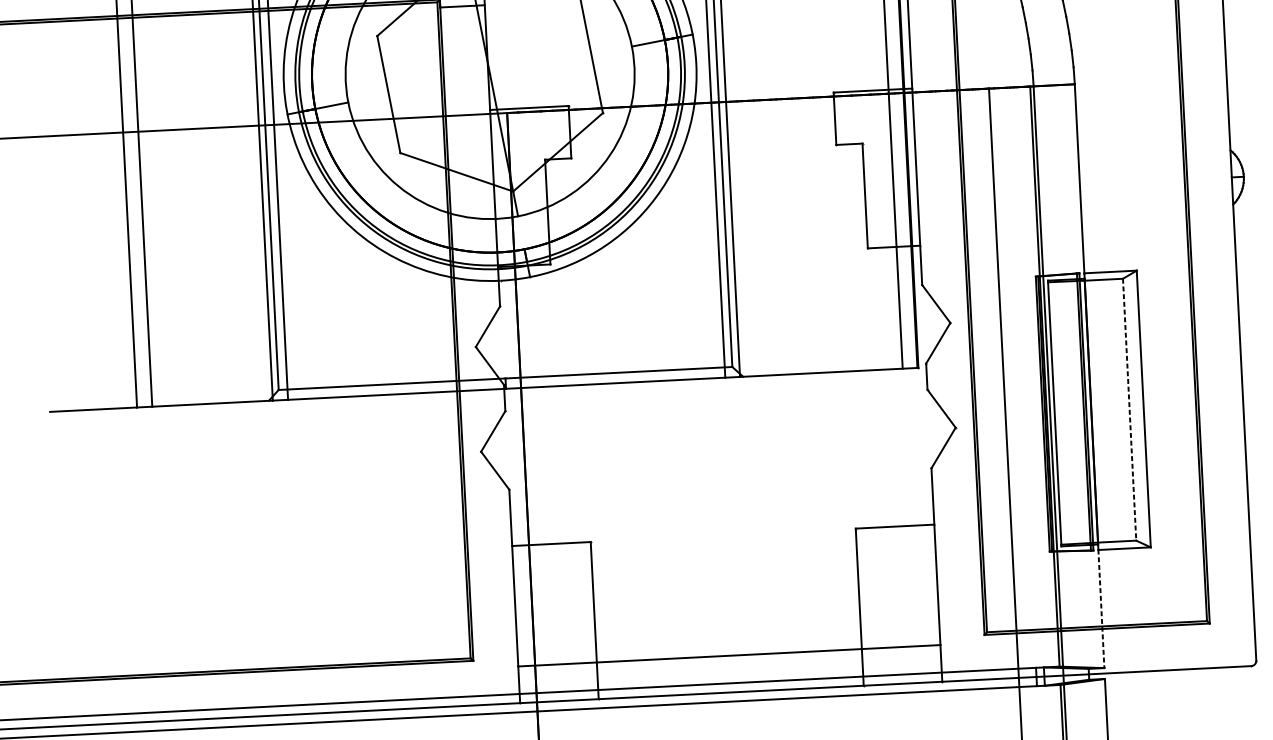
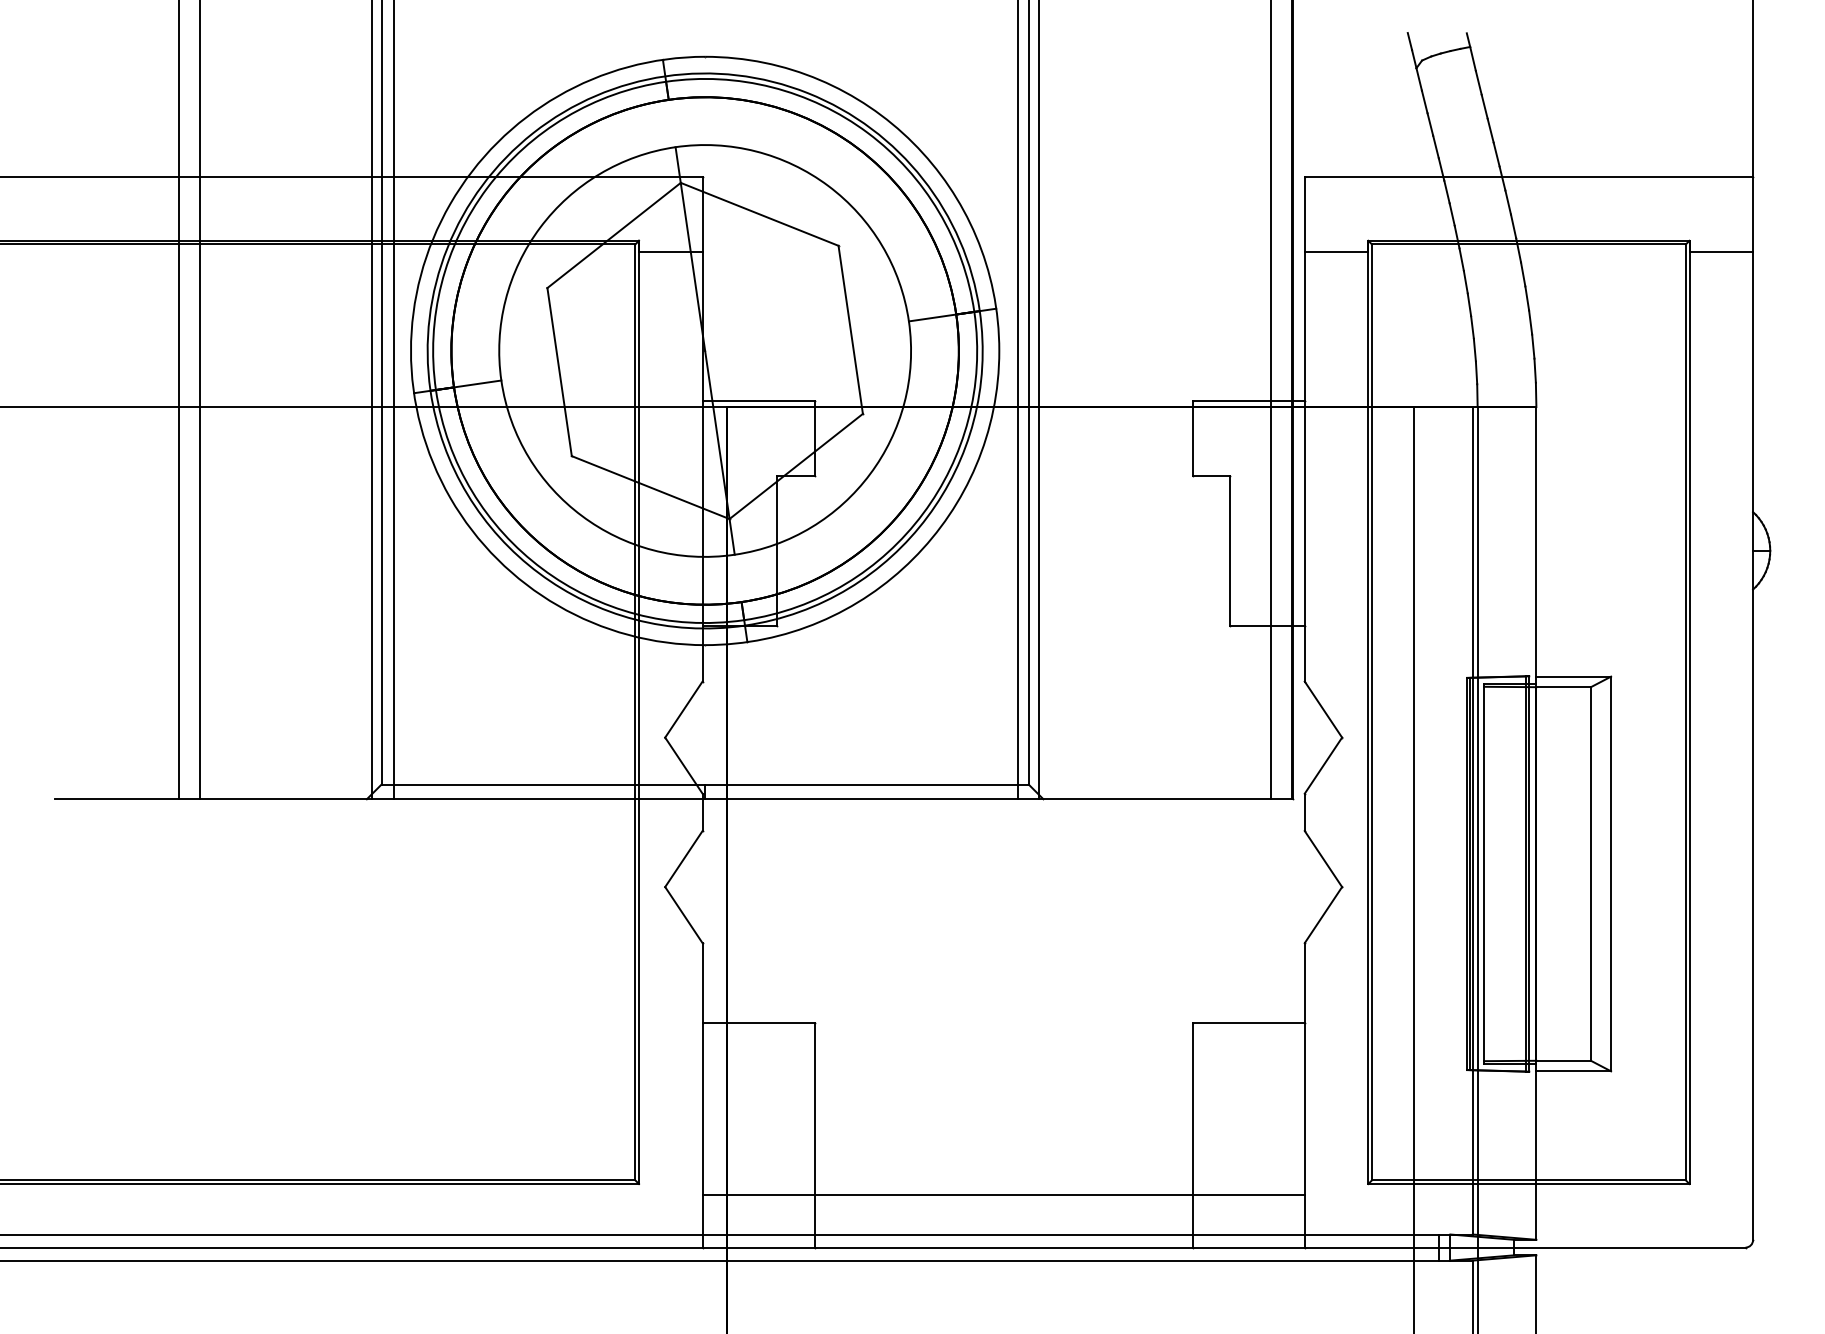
line: (1129, 409) -> (1590, 873), dashed -> solid
line: (1101, 608) -> (1536, 1155), dashed -> solid

